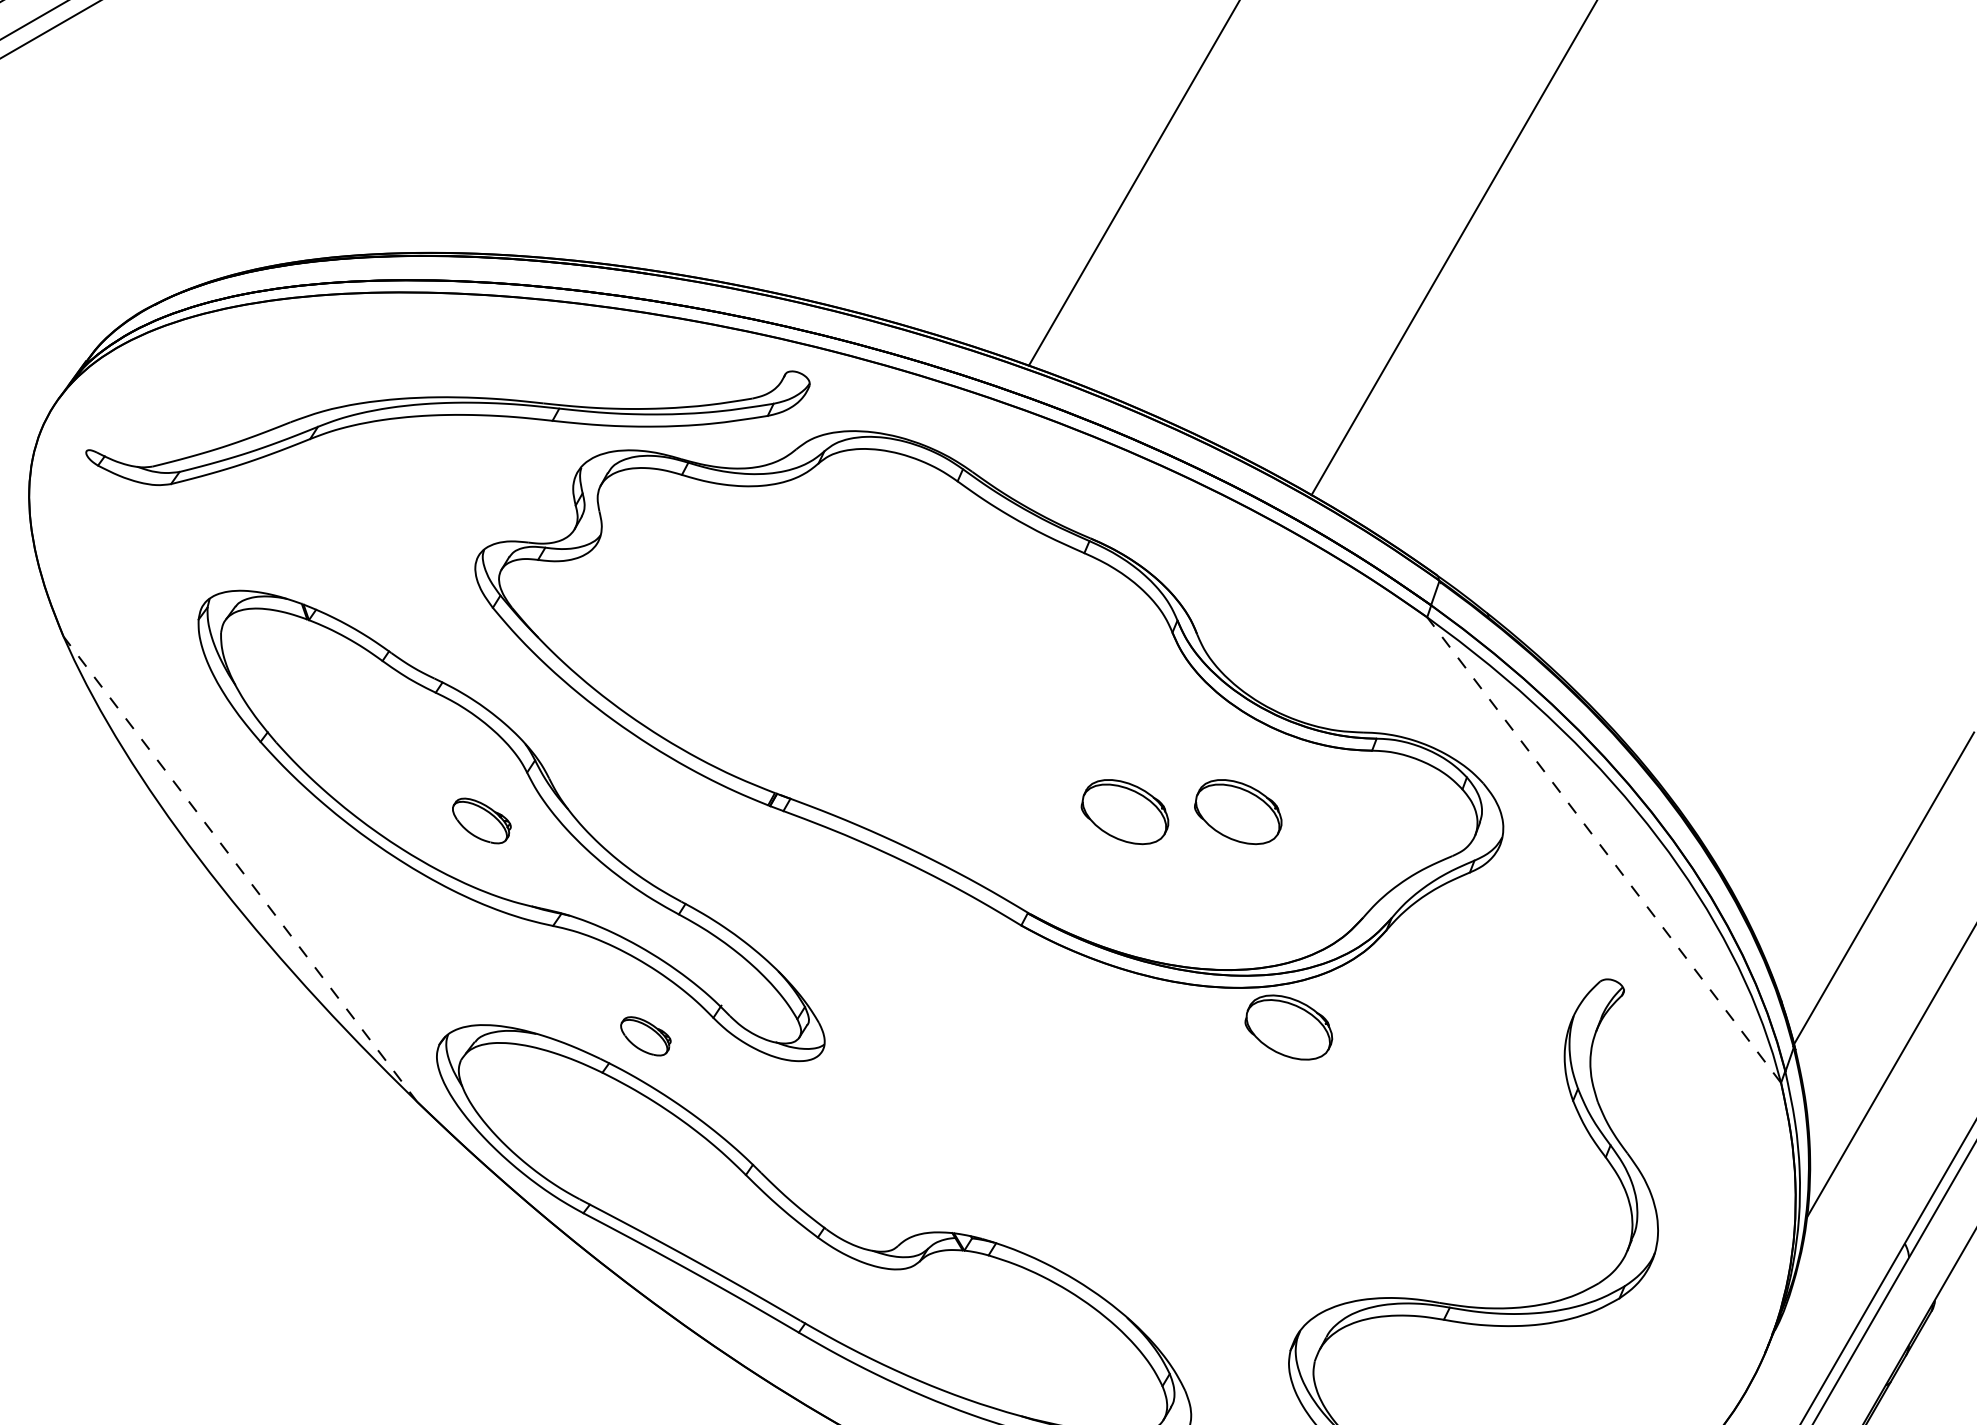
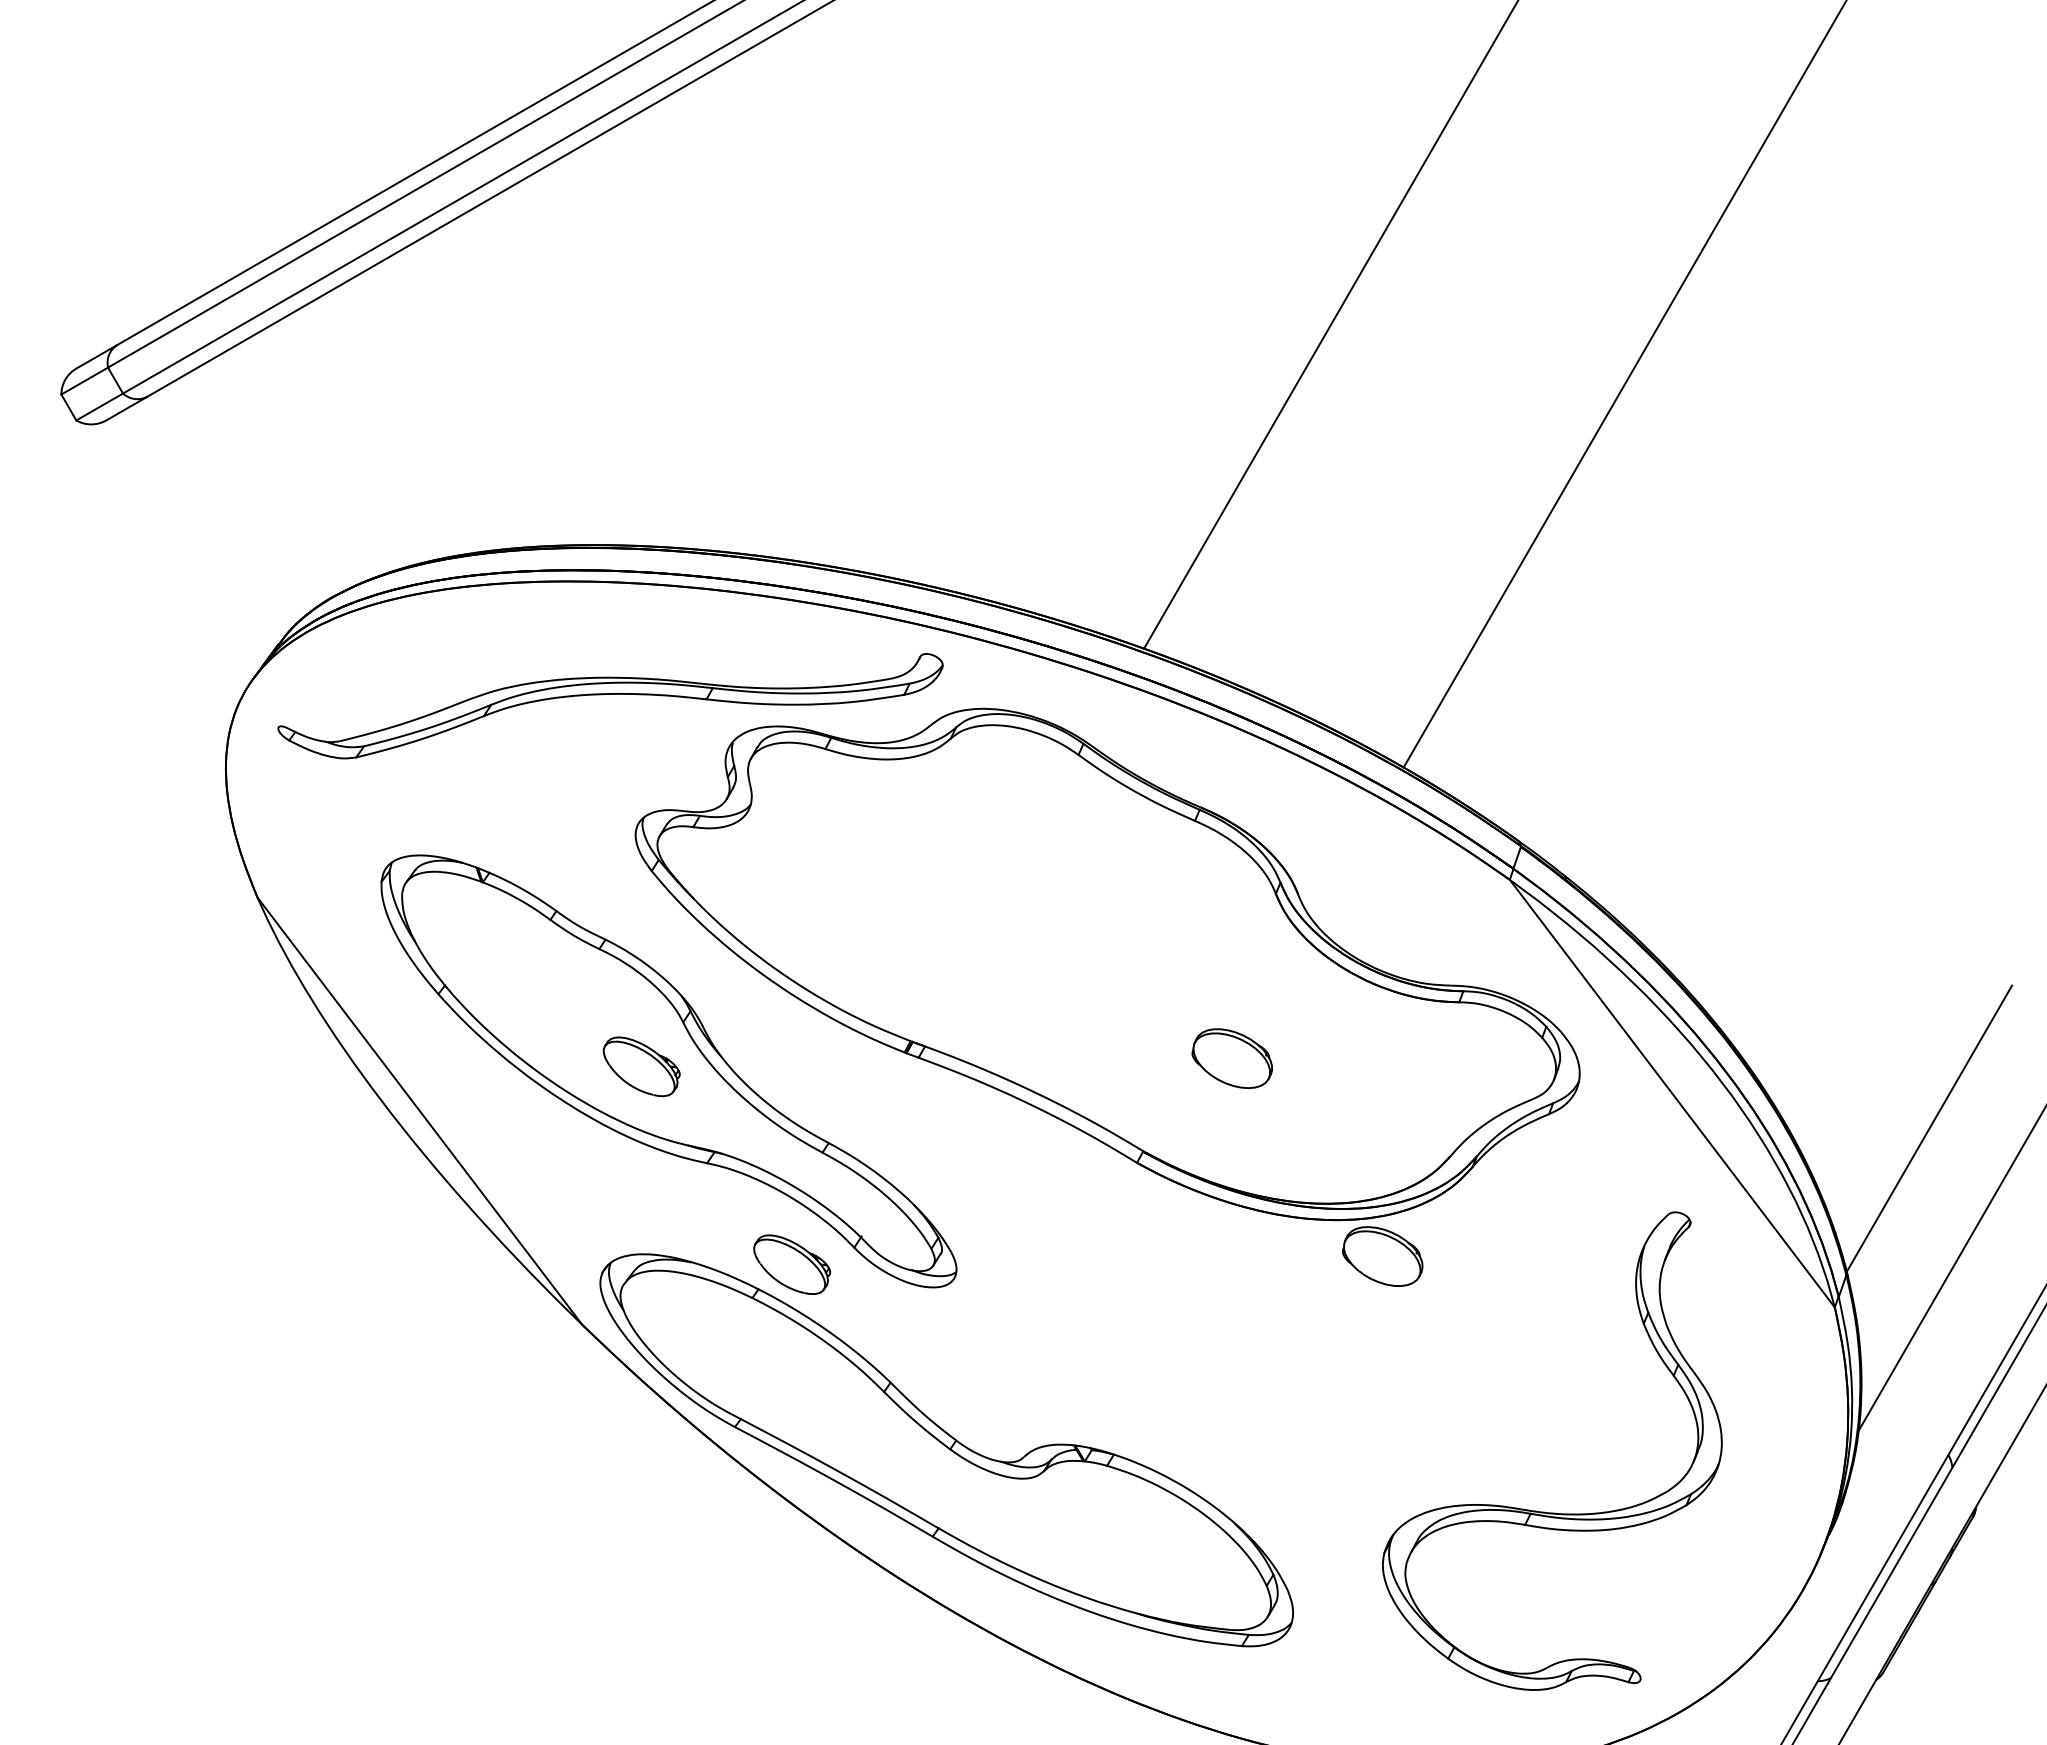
part: (1237, 811) -> (1335, 1058), removed
part: (481, 820) -> (641, 1066), size x1.43
line: (1604, 850) -> (1672, 1093), dashed -> solid
line: (239, 869) -> (419, 1111), dashed -> solid
part: (646, 1036) -> (792, 1264), size x1.67

